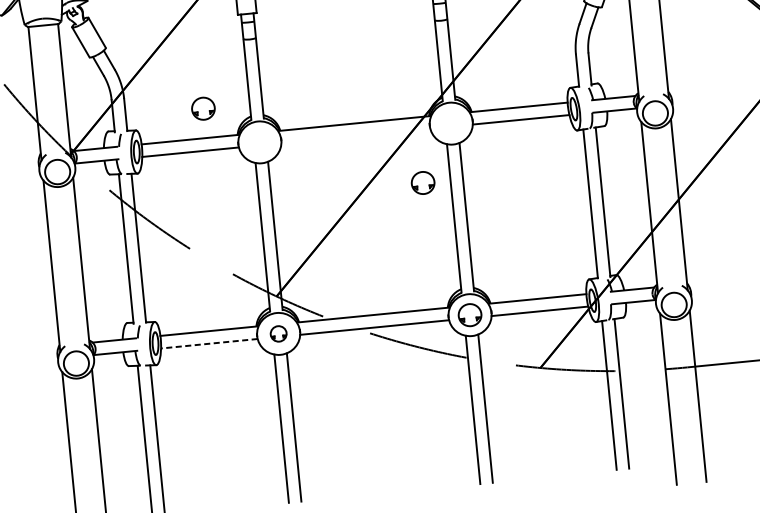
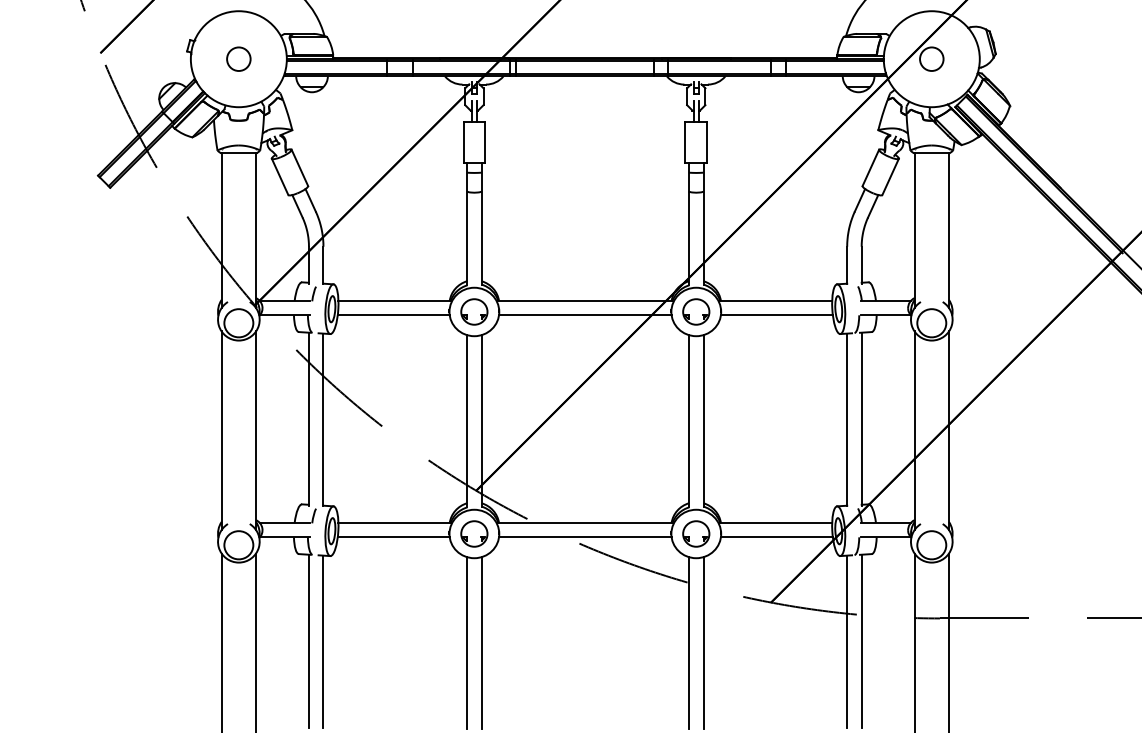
part: (203, 108) -> (474, 311), moved
line: (356, 136) -> (585, 315), added
part: (423, 182) -> (696, 311), moved
part: (278, 333) -> (474, 533), size x1.43
line: (209, 343) -> (393, 537), dashed -> solid

